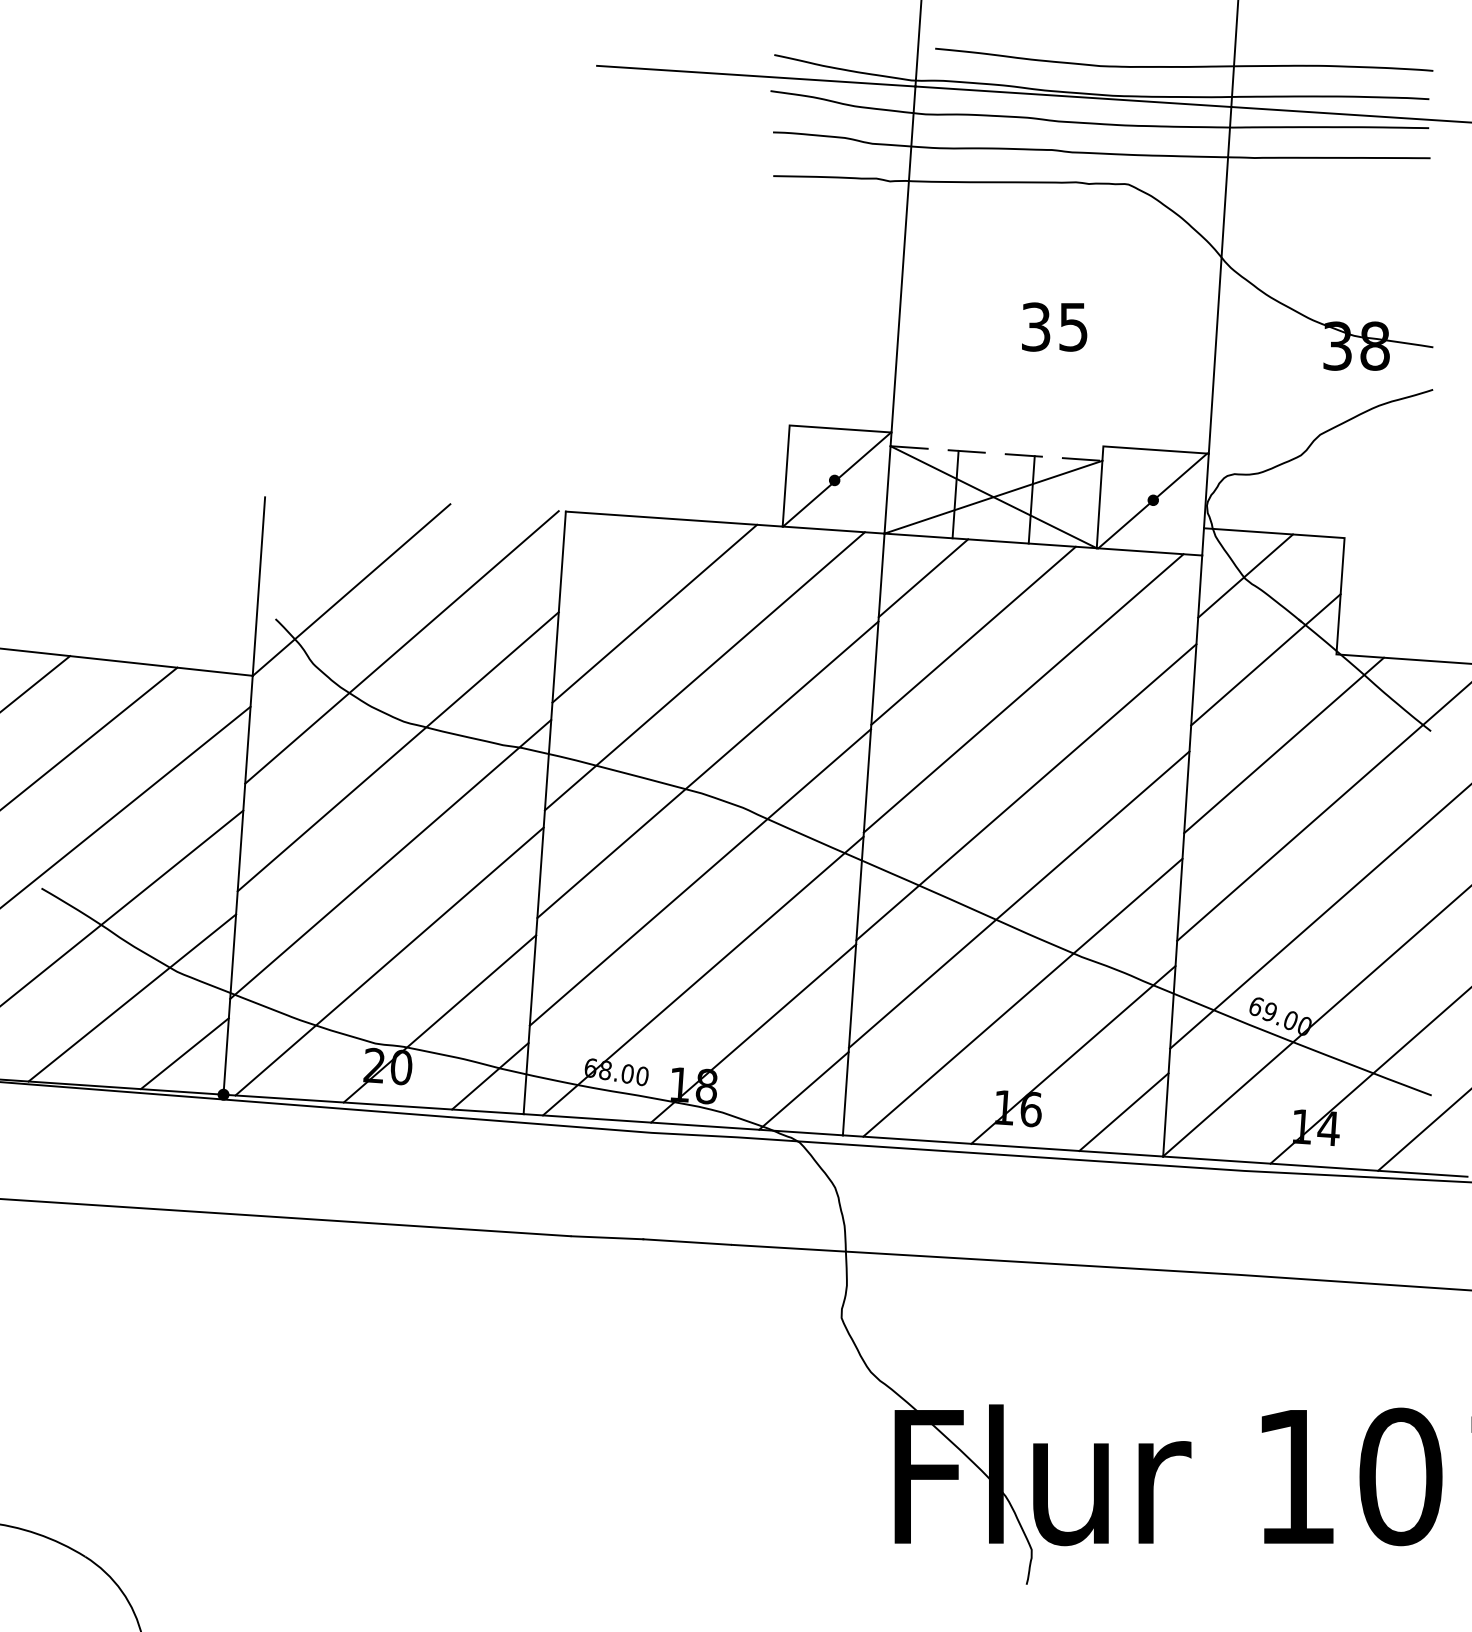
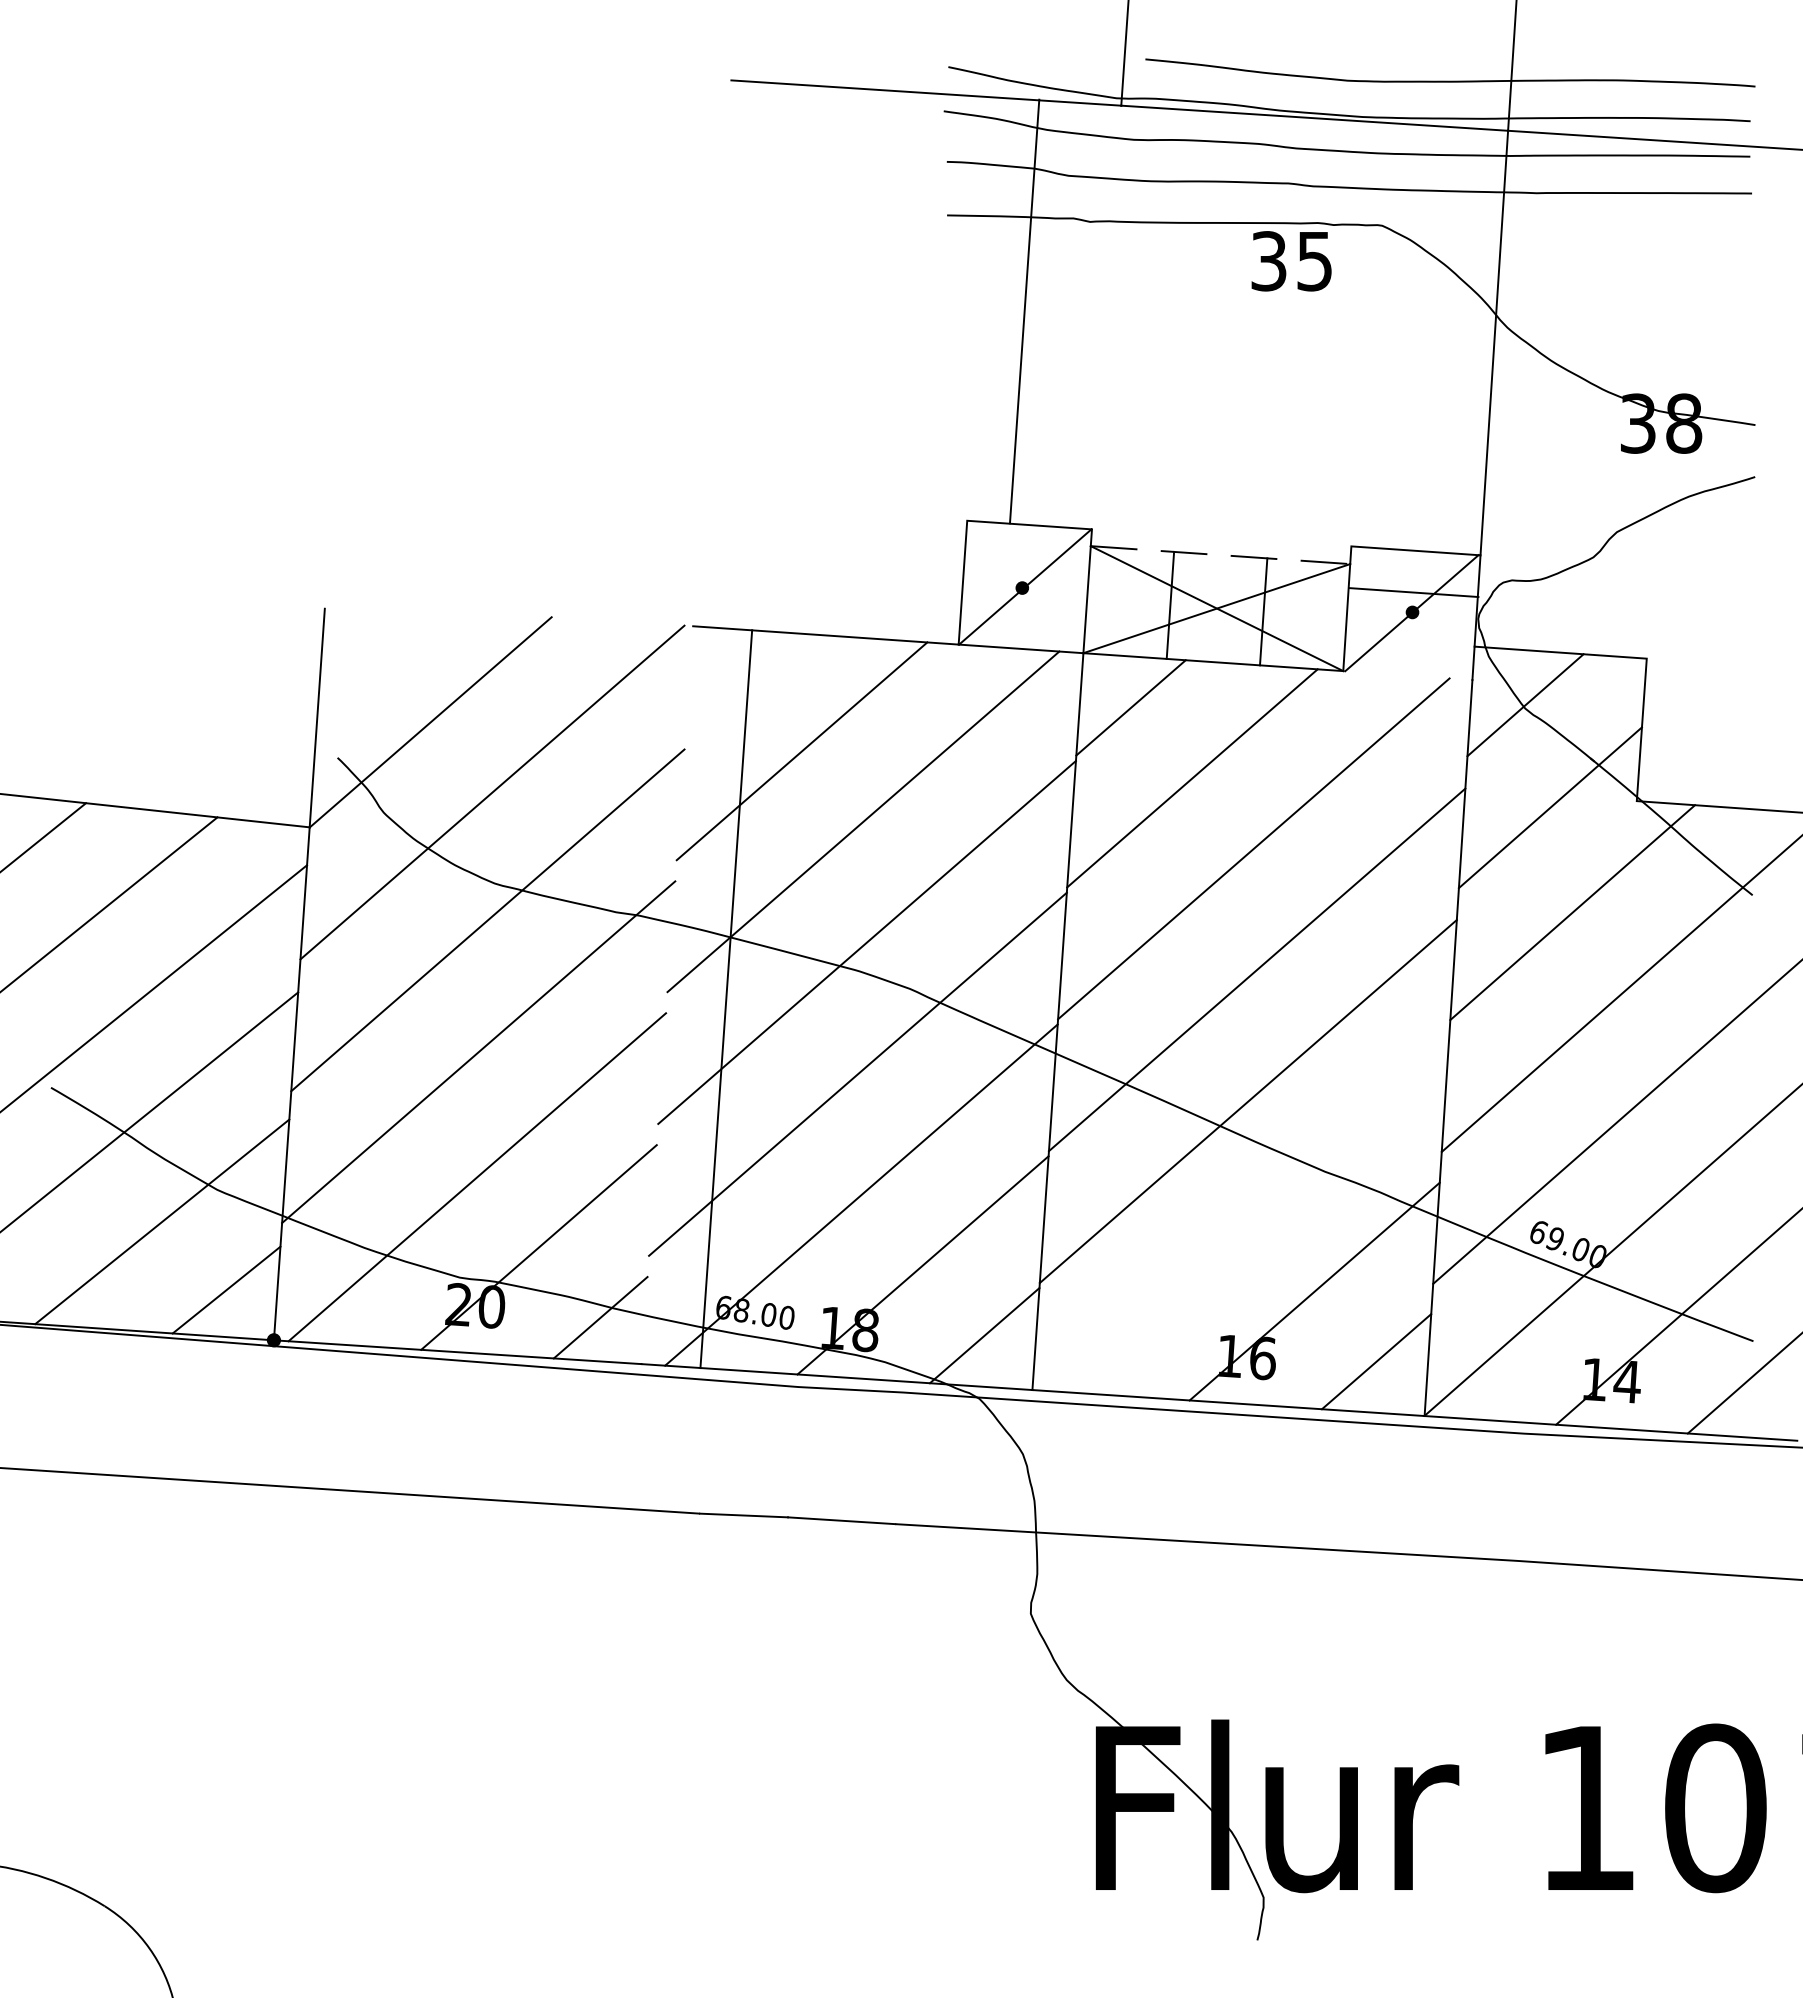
line: (903, 259) -> (1024, 311), moved
text: (1054, 327) -> (1291, 261), moved
line: (1149, 551) -> (1413, 592), moved
line: (544, 813) -> (726, 999), moved
line: (1022, 997) -> (1252, 1221), removed

